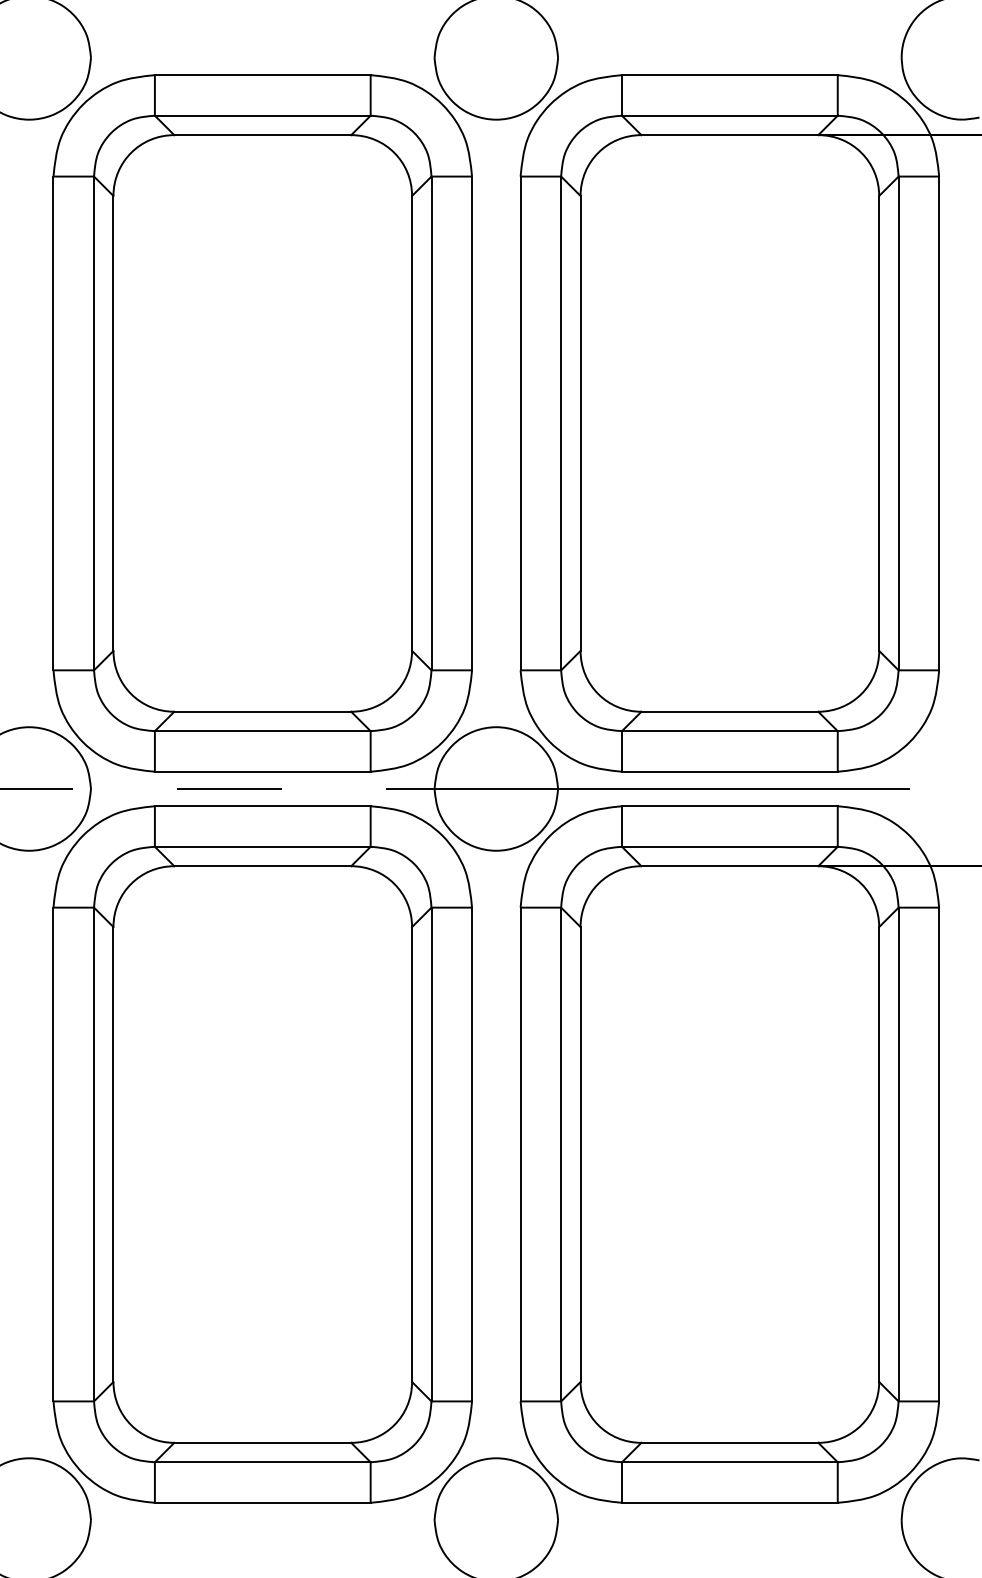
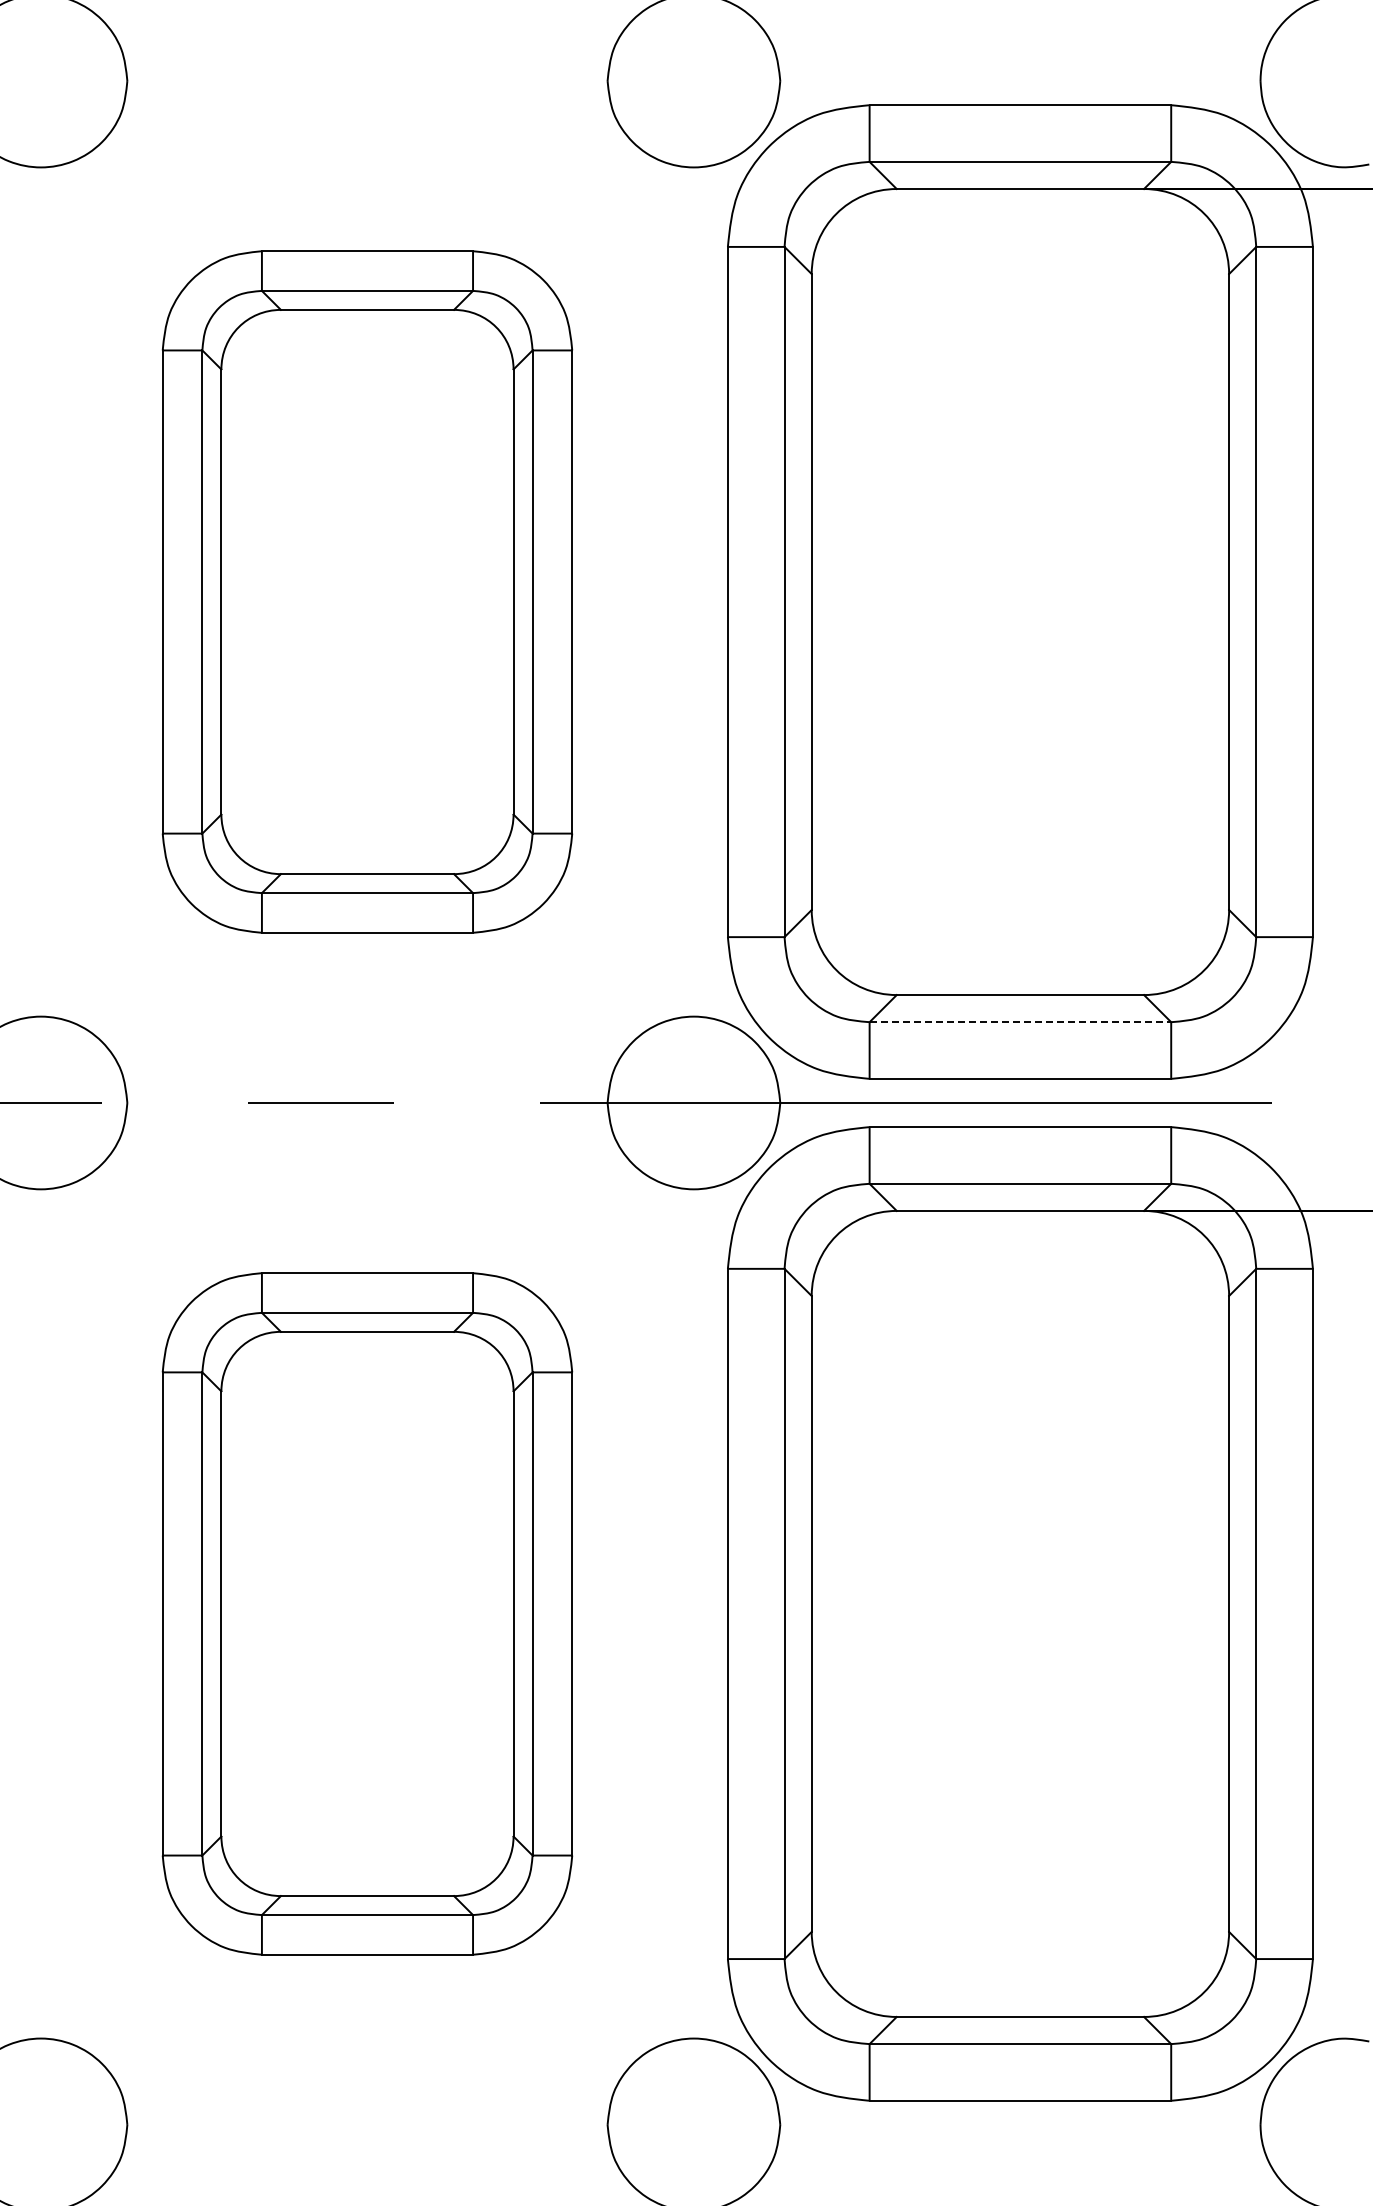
part: (262, 423) -> (367, 591), size x0.7
line: (729, 731) -> (1020, 1022), solid -> dashed
part: (262, 1154) -> (367, 1613), size x0.7

